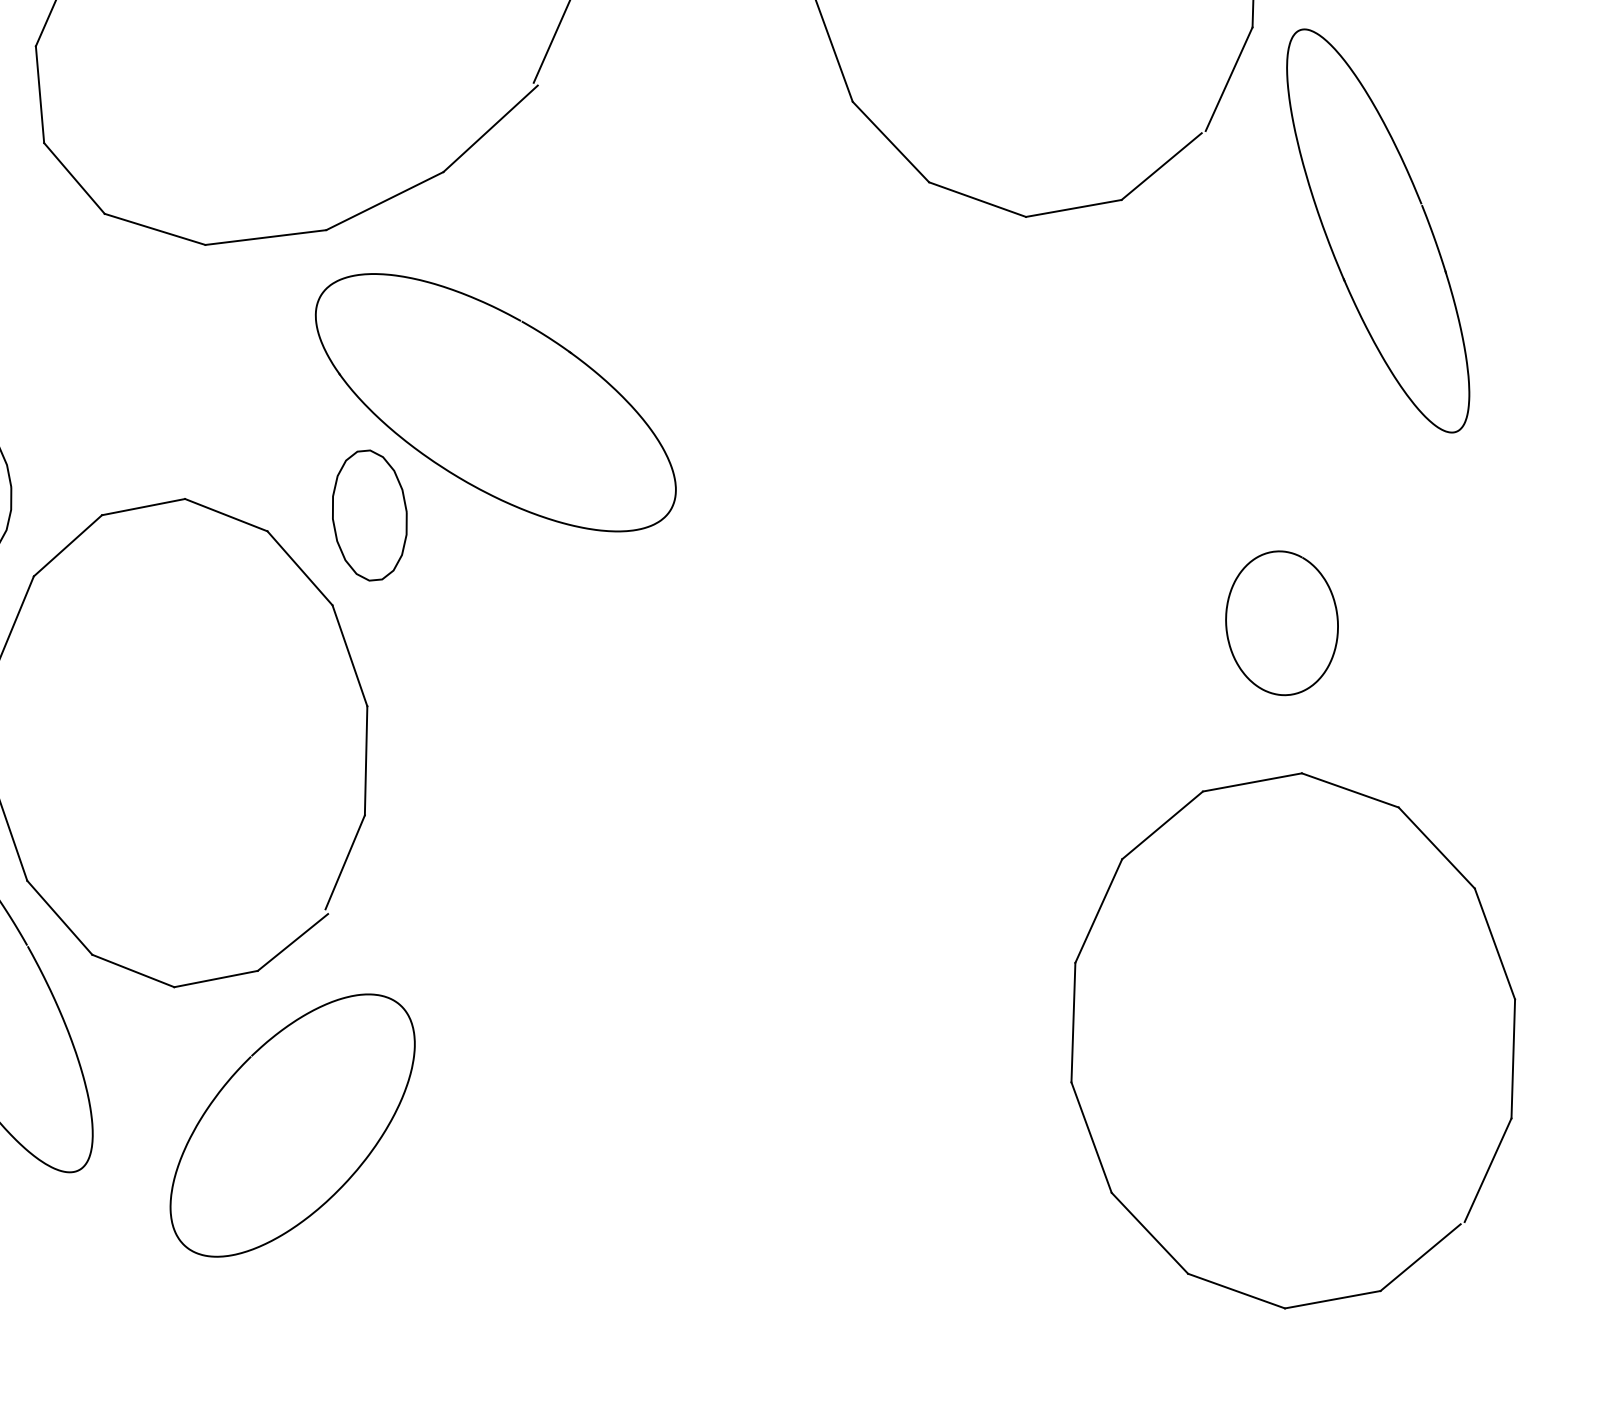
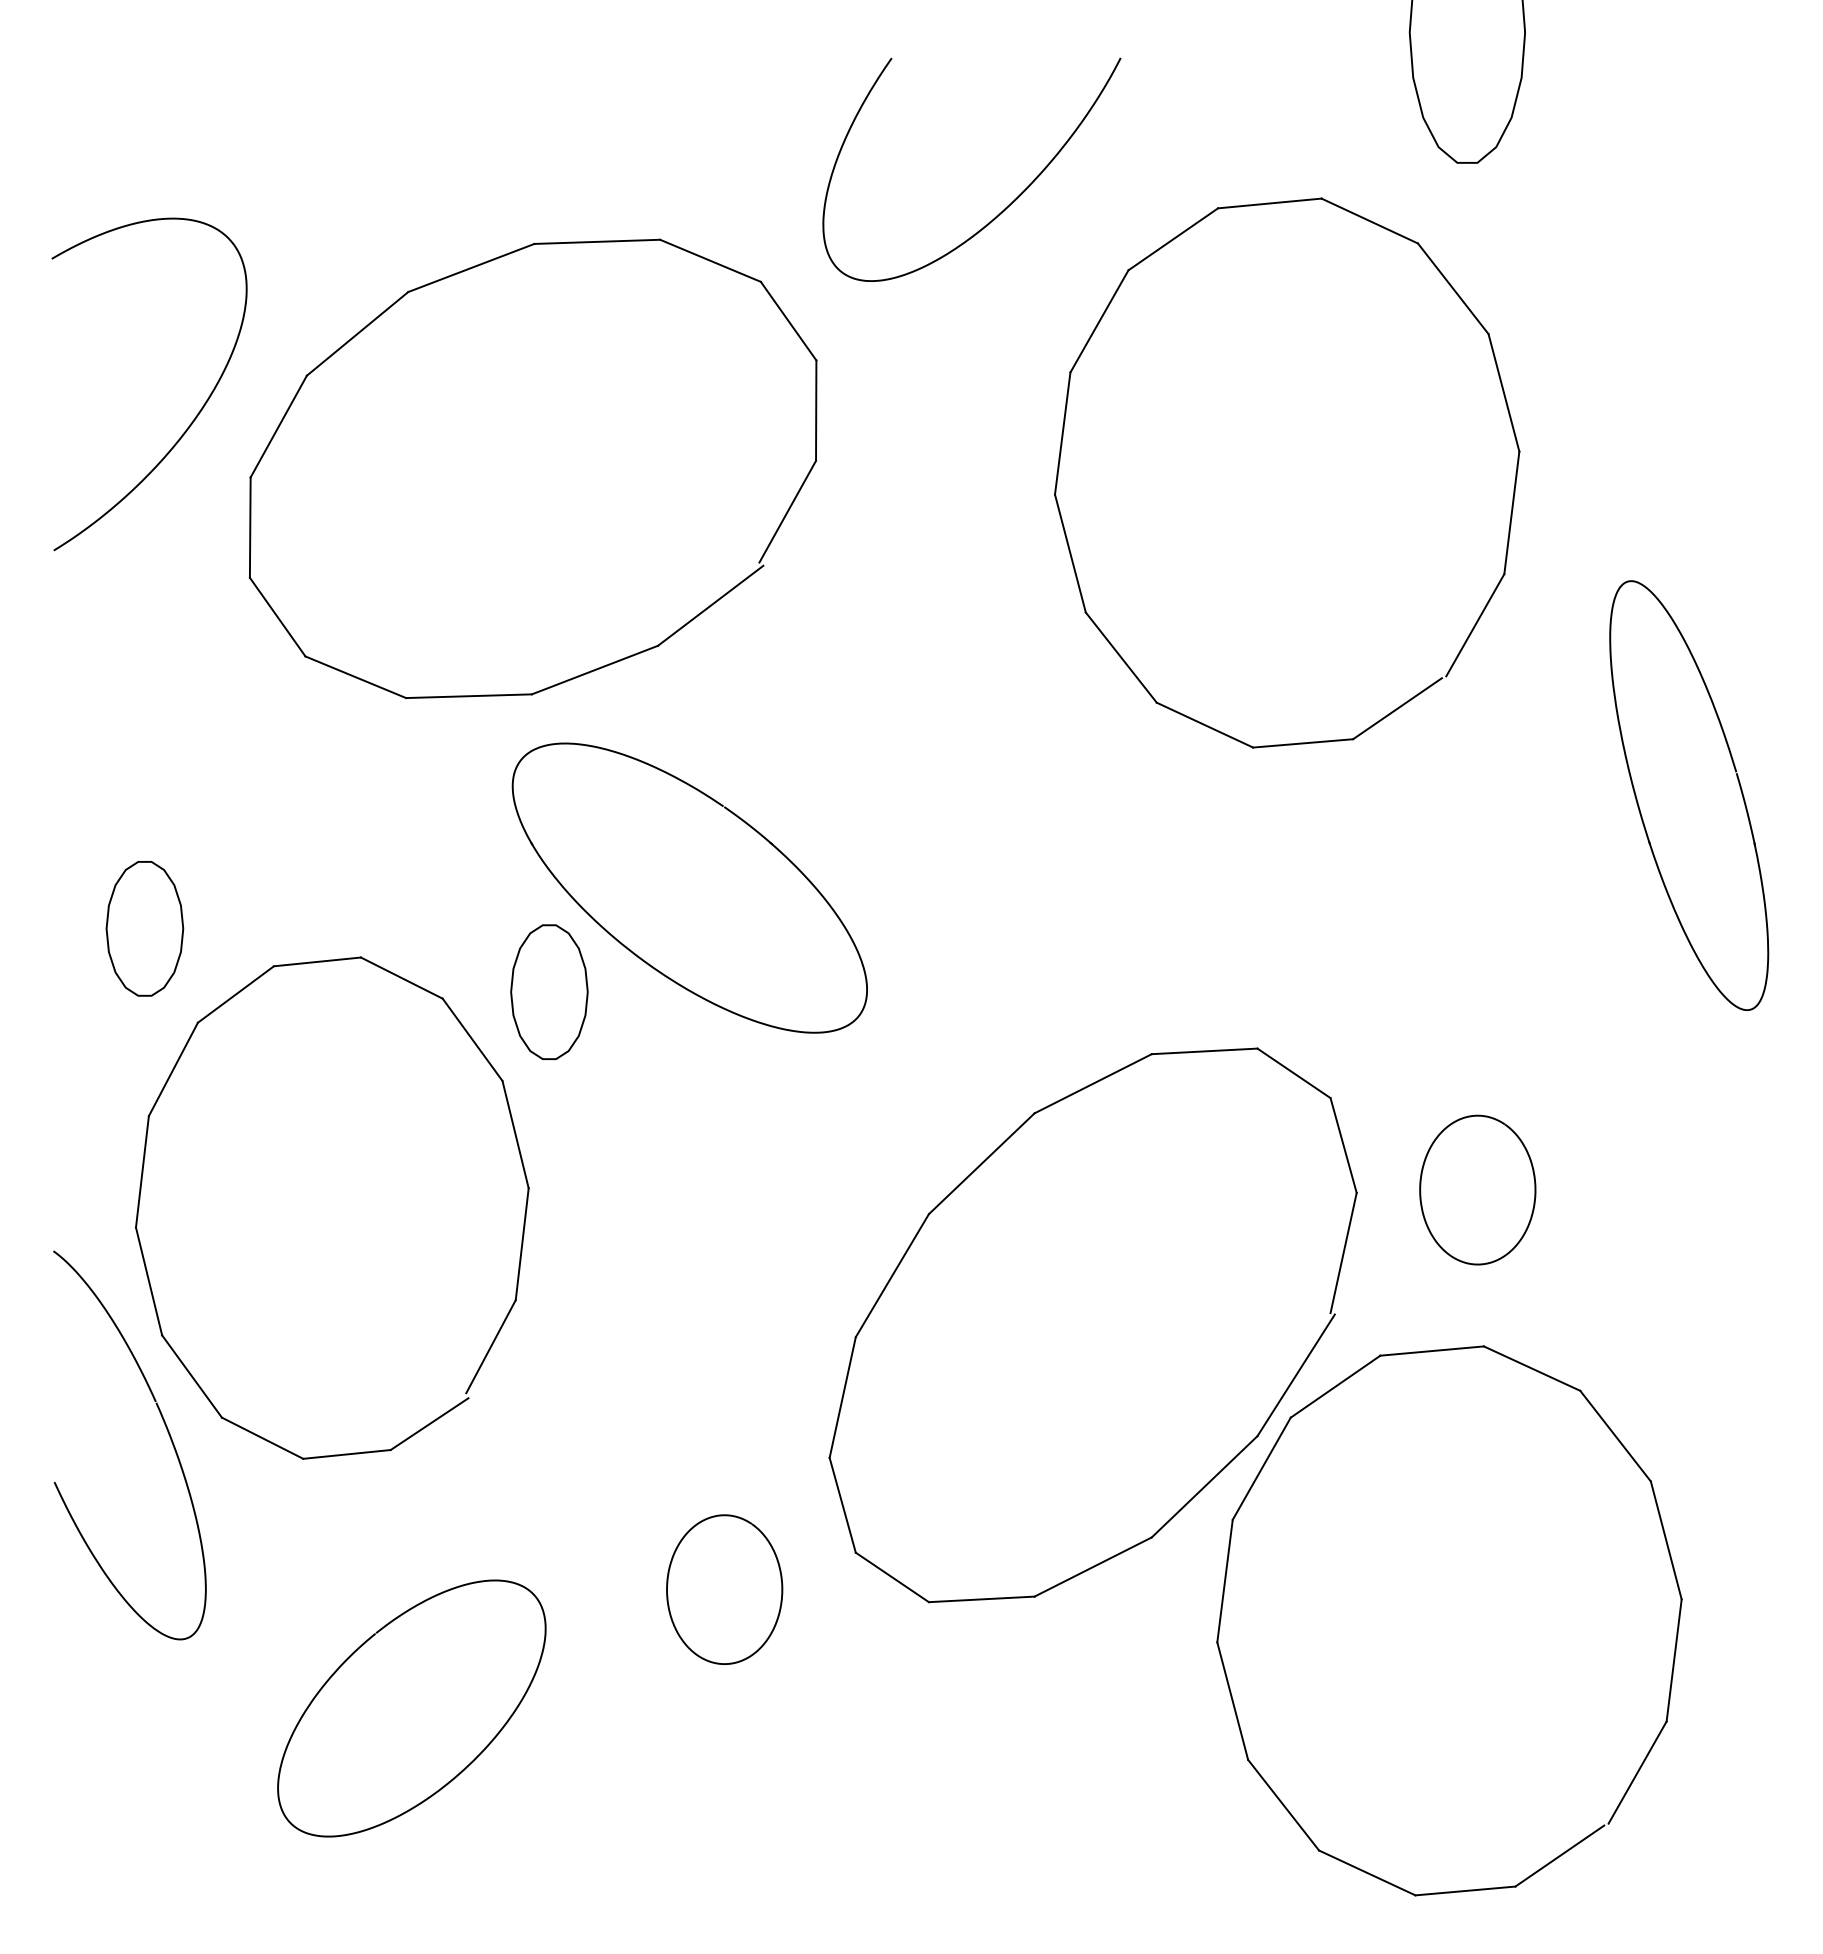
part: (1378, 230) -> (1689, 795), moved
part: (779, 669) -> (956, 1189), added
curve: (239, 1070) -> (362, 1646), moved
curve: (537, 1075) -> (668, 1584), added

